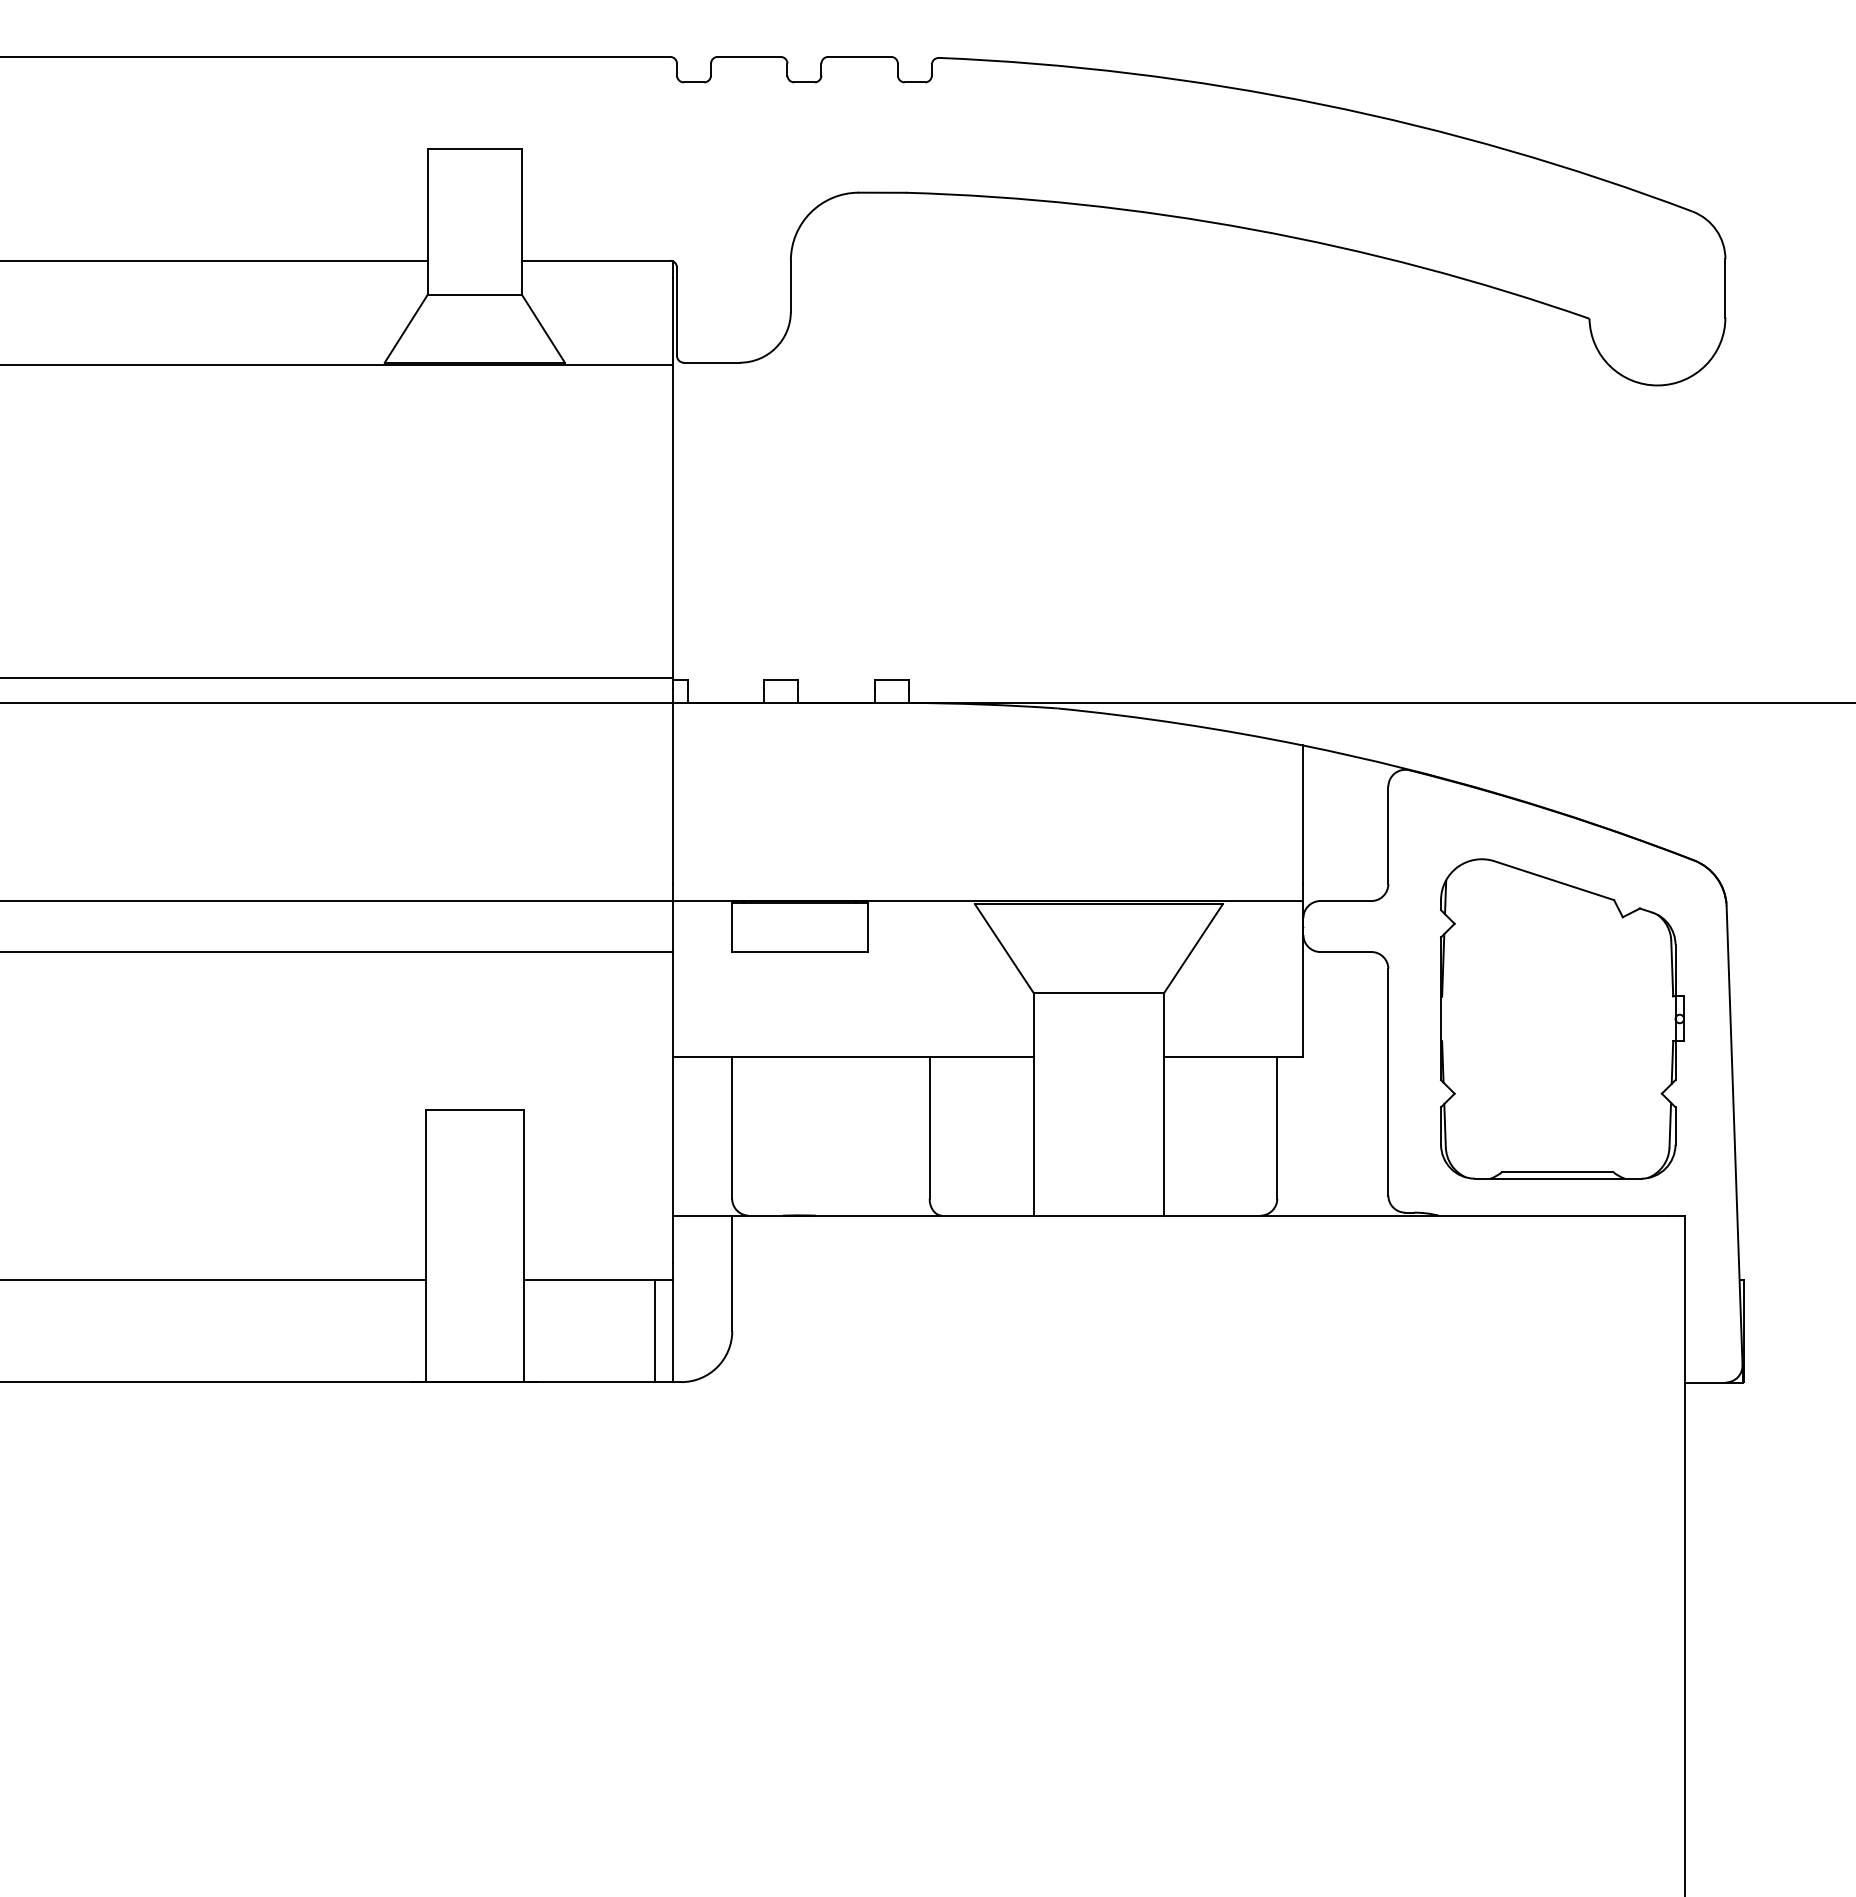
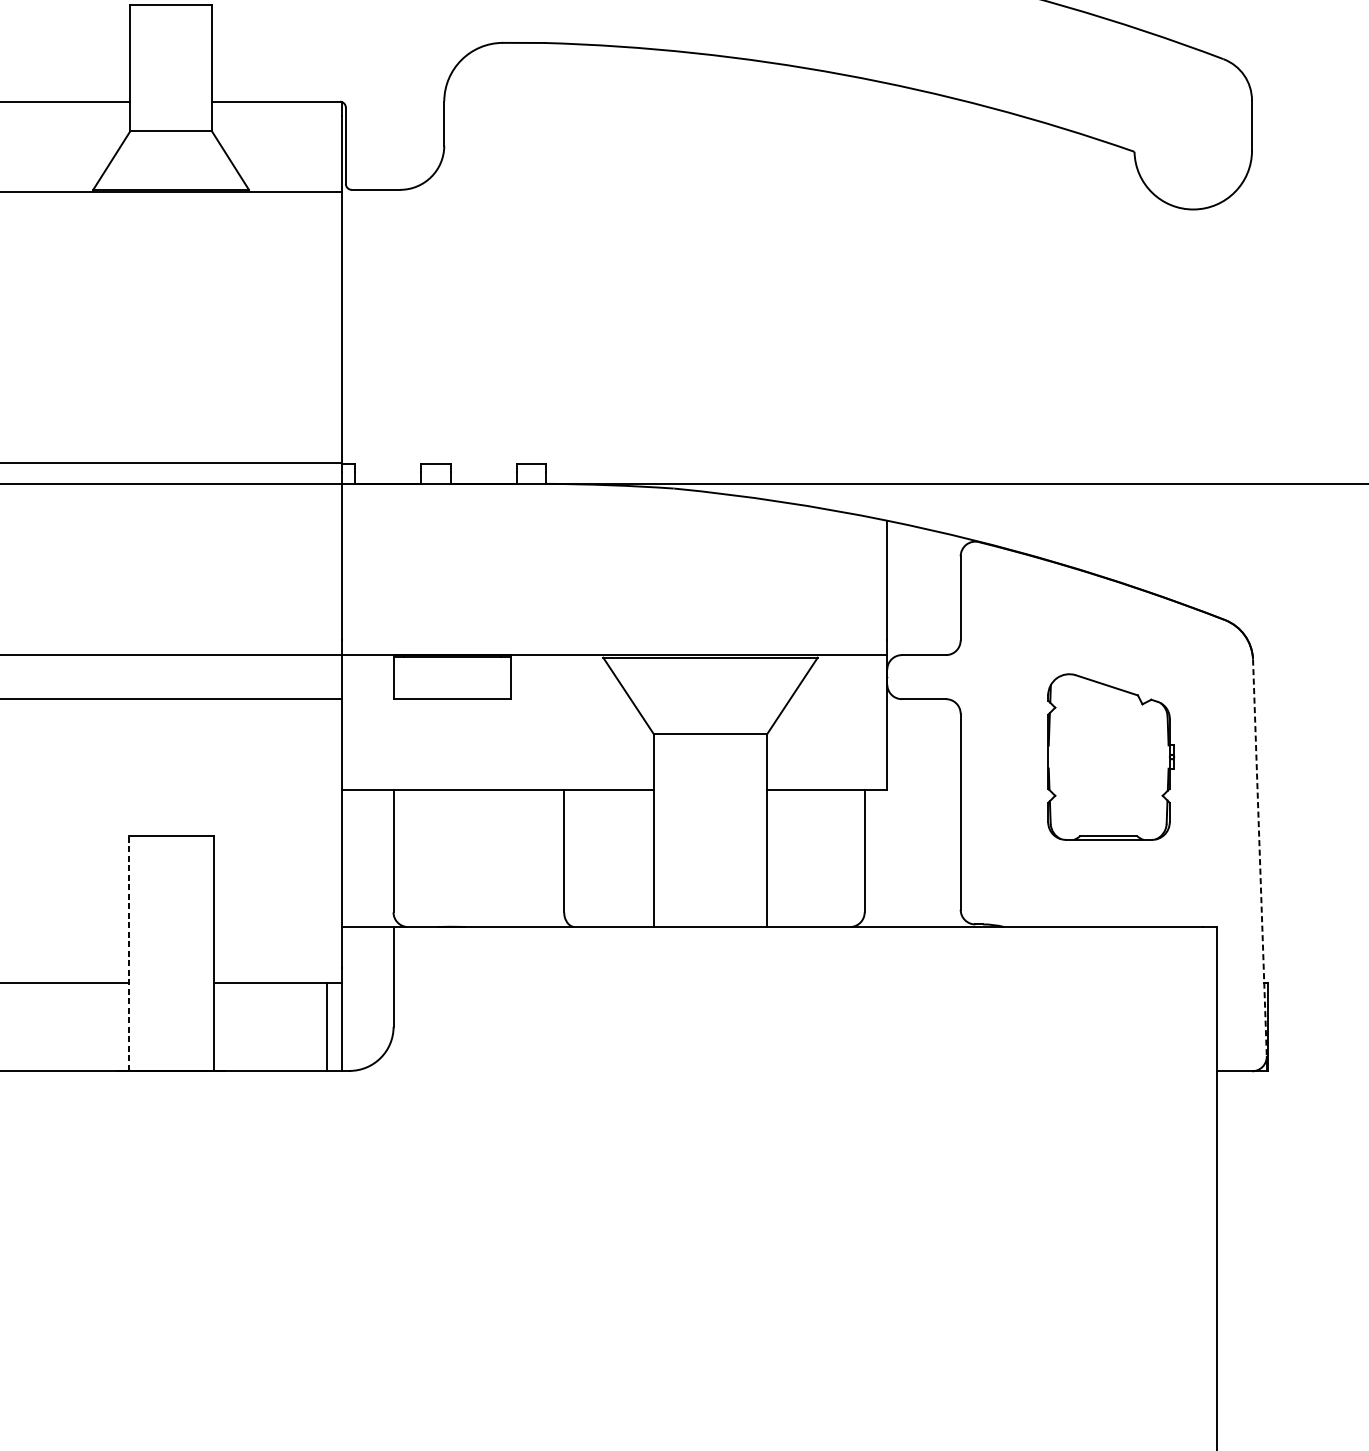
part: (1562, 1018) -> (1111, 756), size x0.6
line: (1734, 1135) -> (1259, 857), solid -> dashed
line: (425, 1246) -> (128, 953), solid -> dashed

